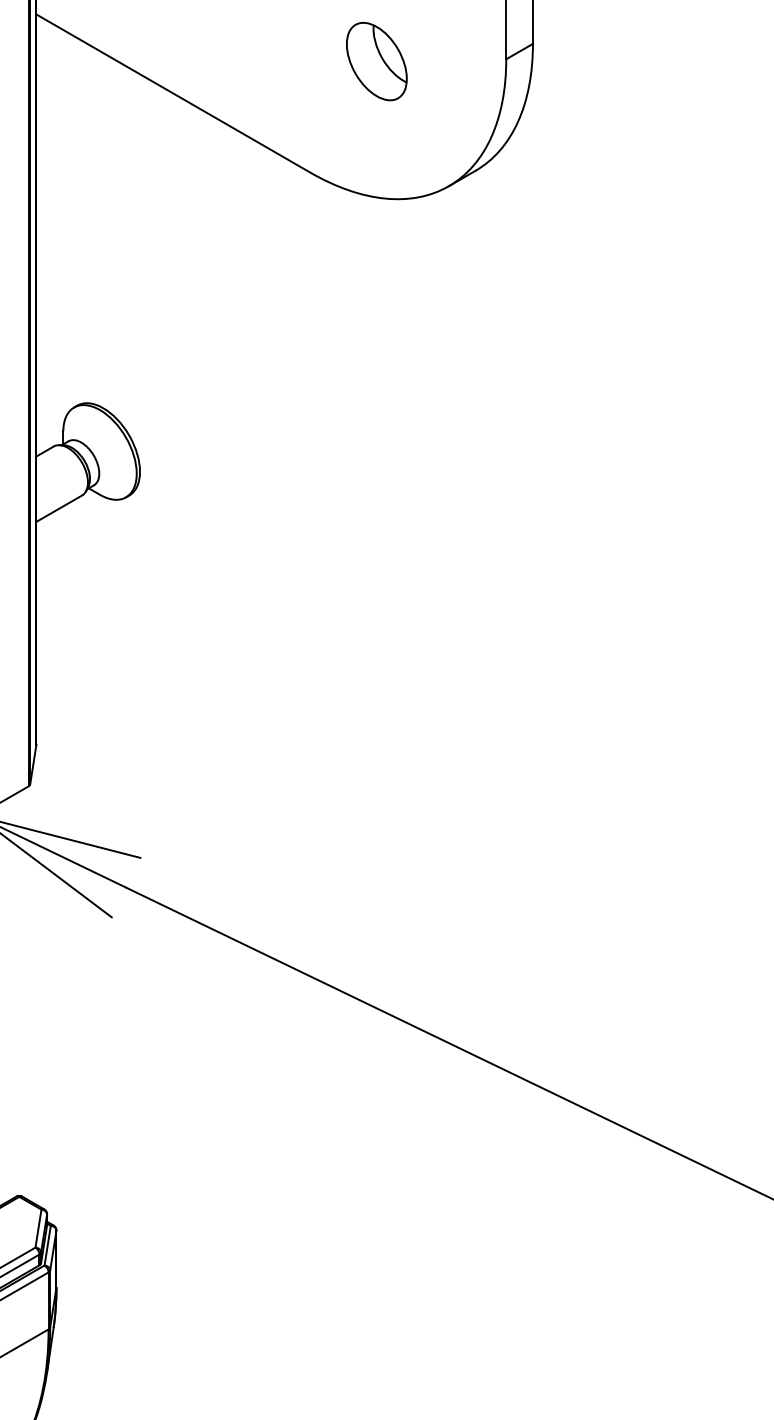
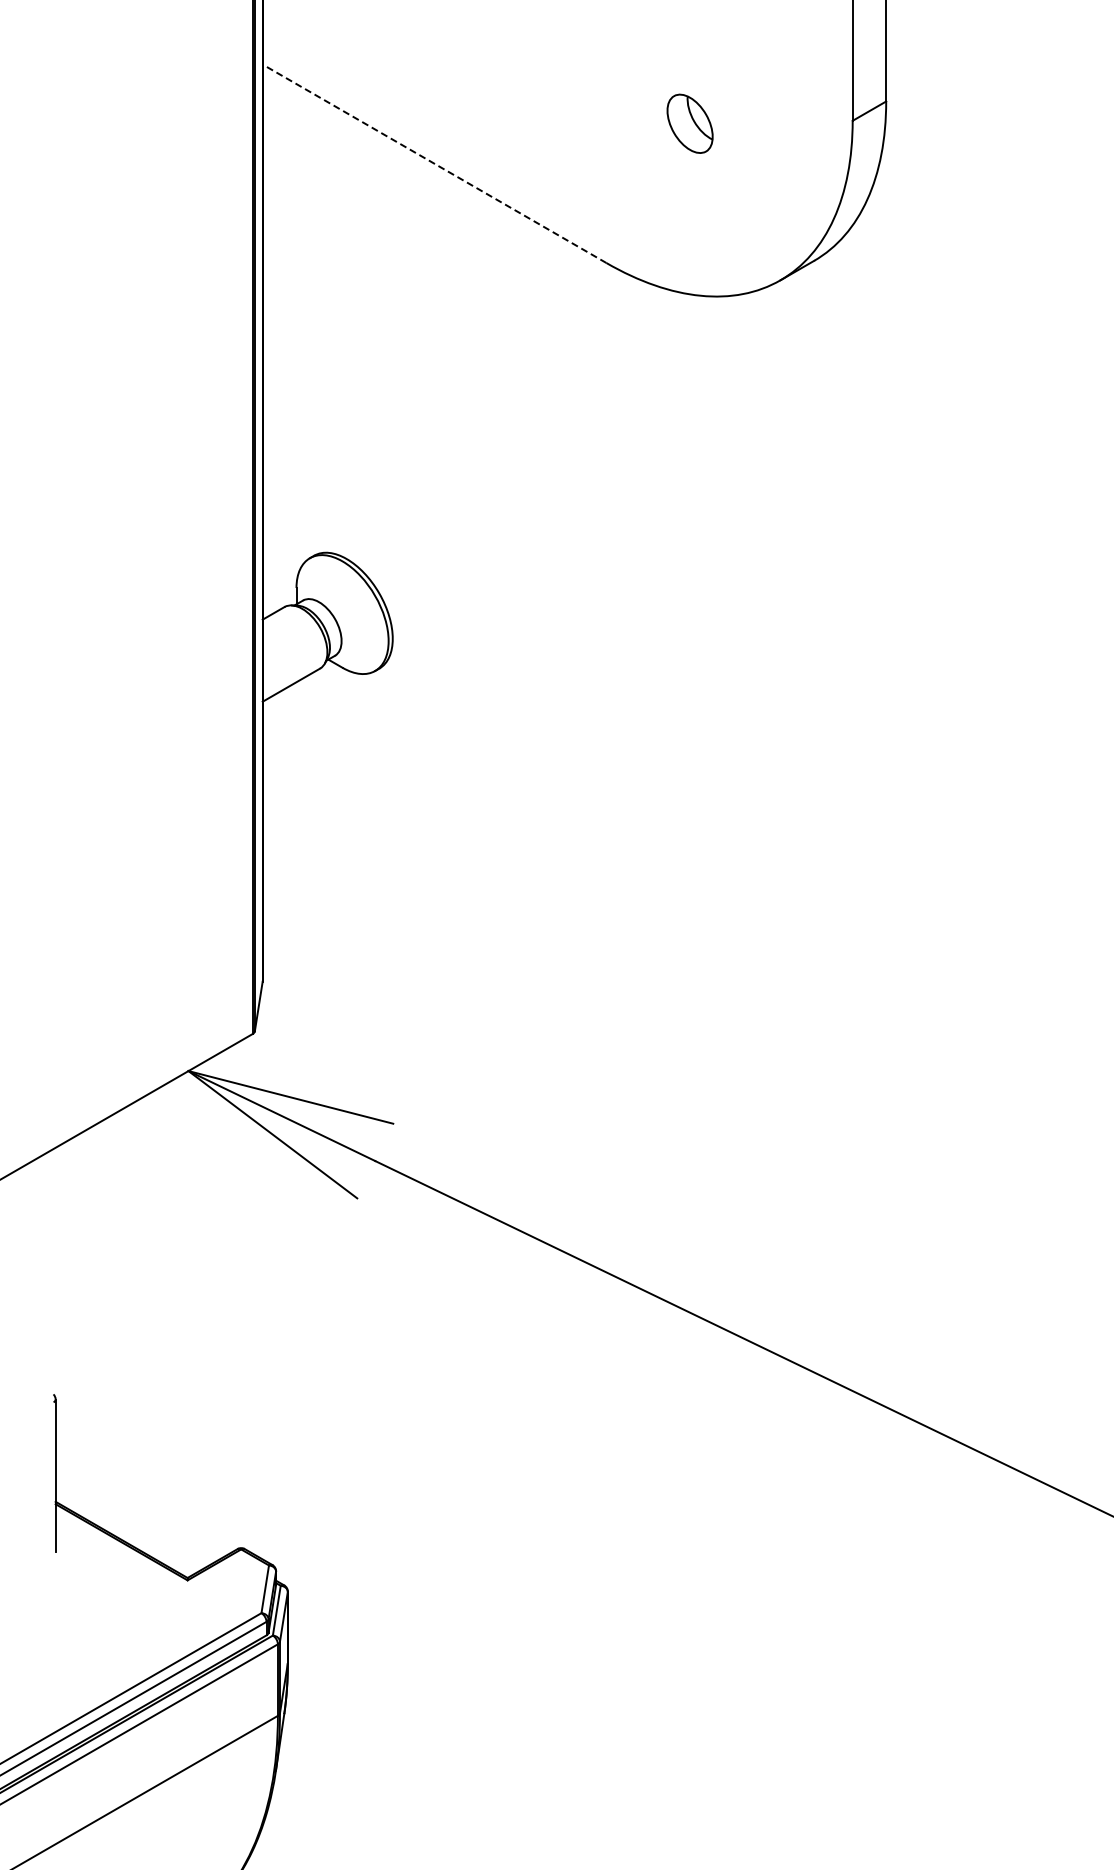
part: (376, 61) -> (689, 123), size x0.6
line: (173, 93) -> (434, 163), solid -> dashed

